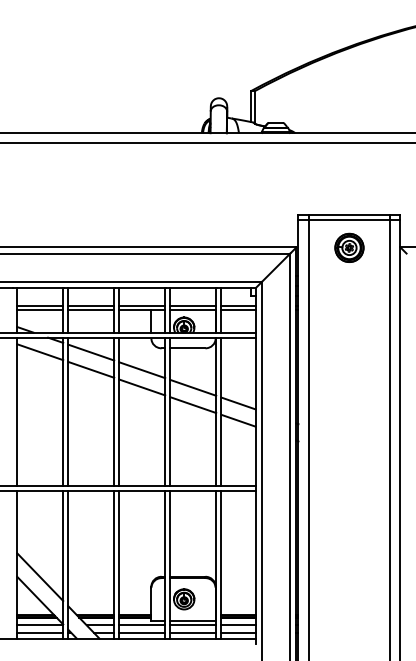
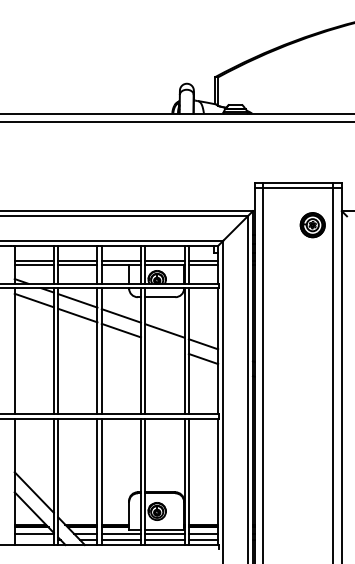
part: (349, 247) -> (312, 224), moved
line: (193, 405) -> (165, 346), removed
line: (40, 632) -> (34, 539), removed

